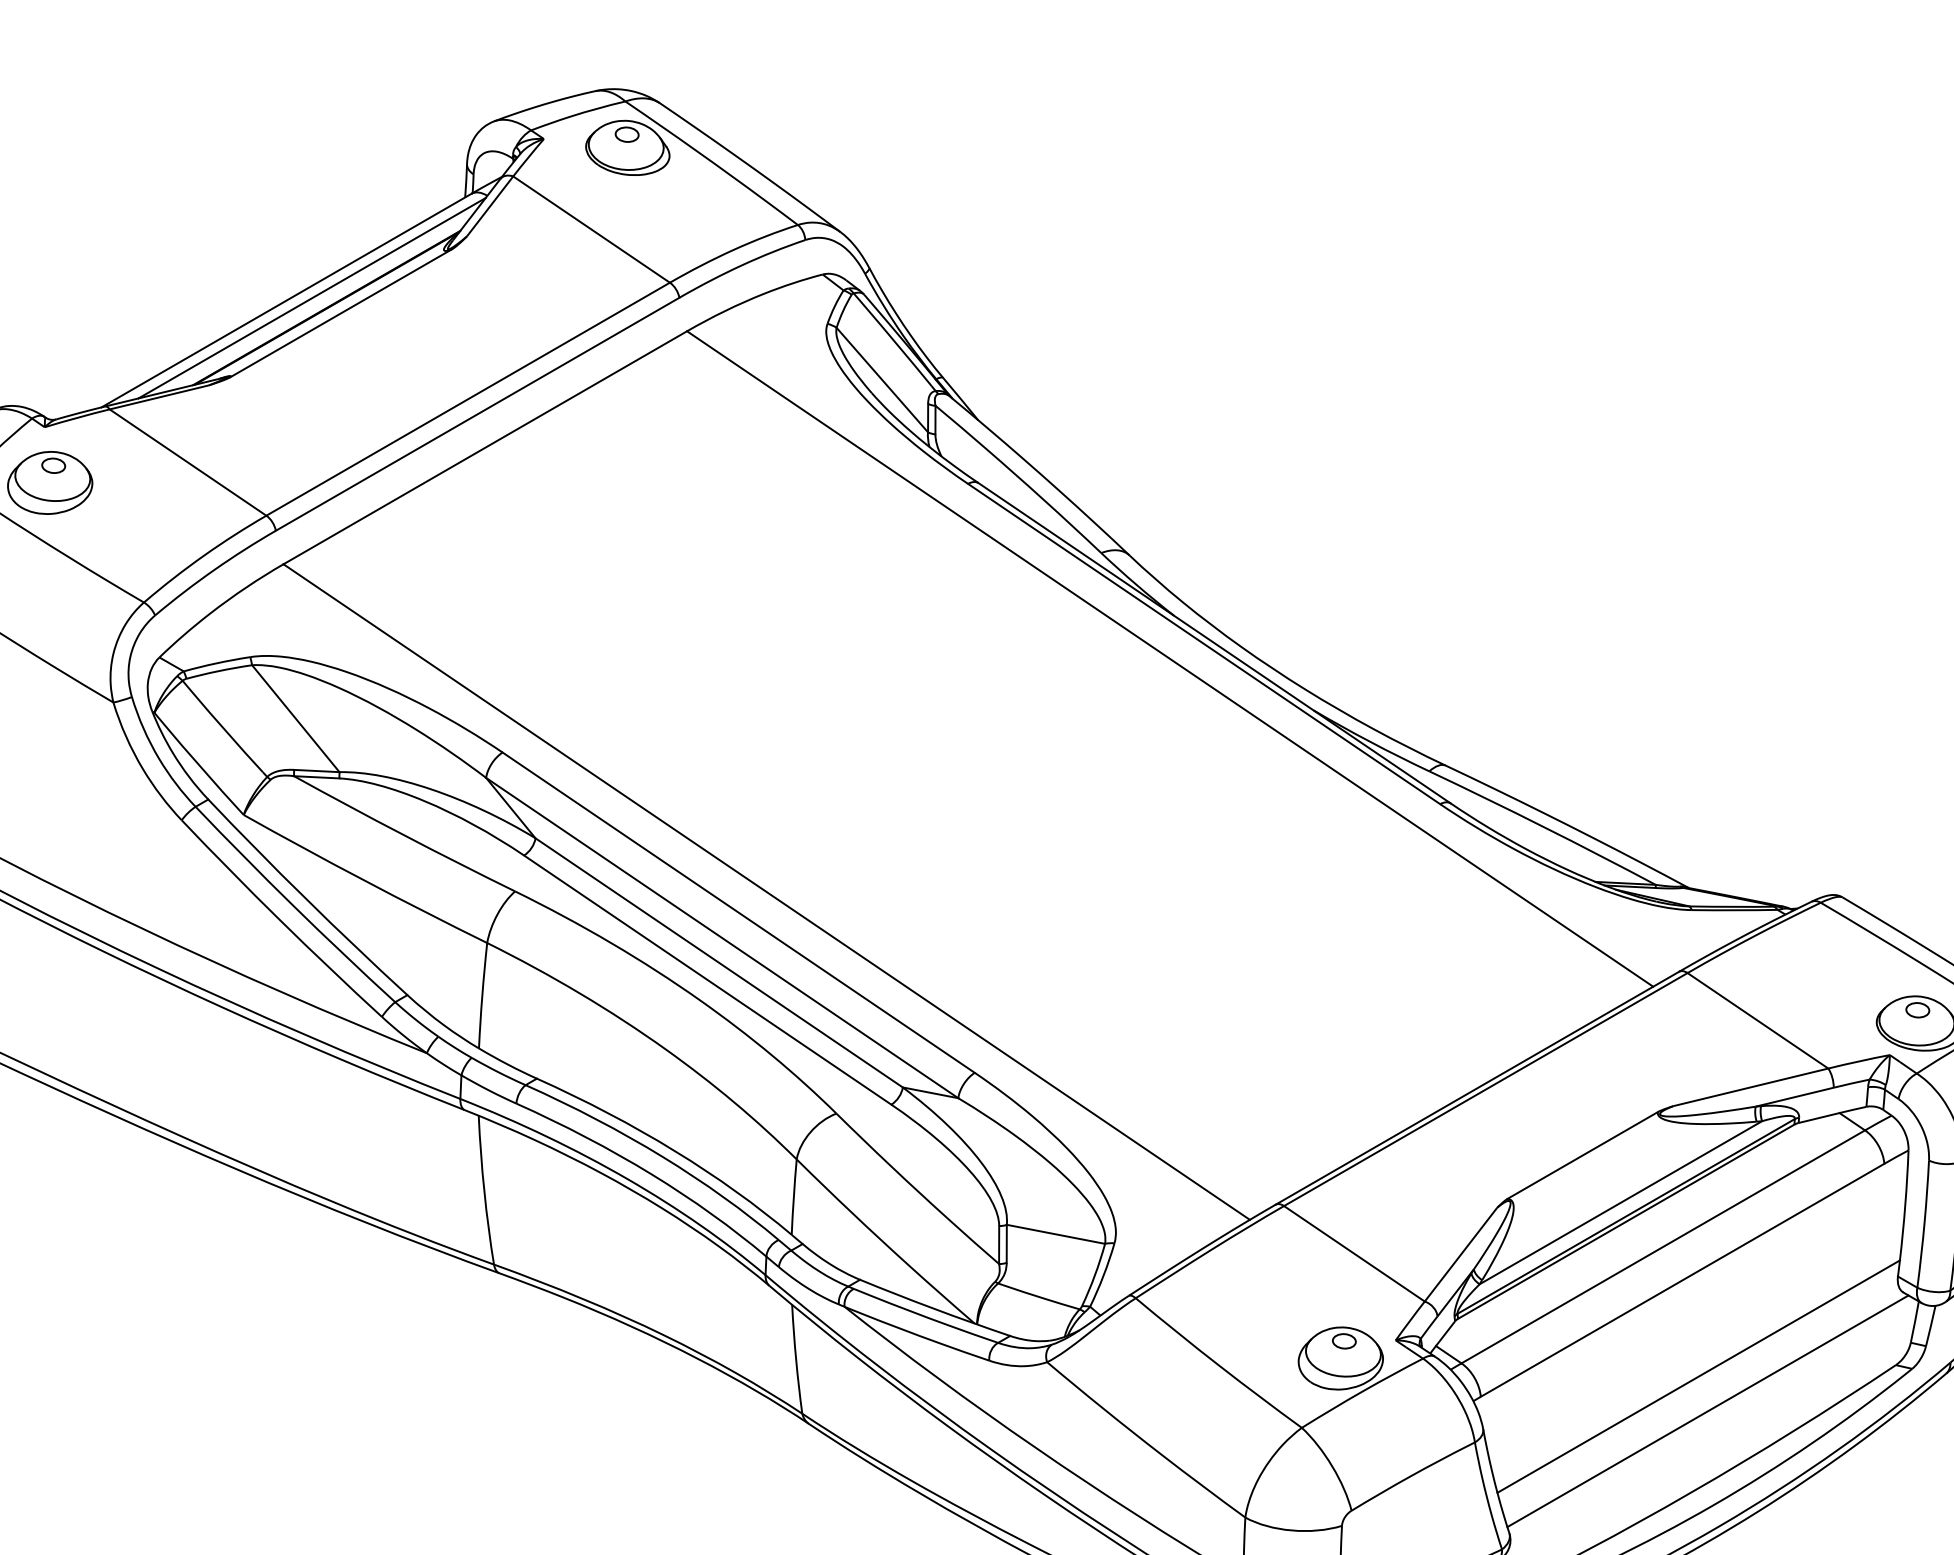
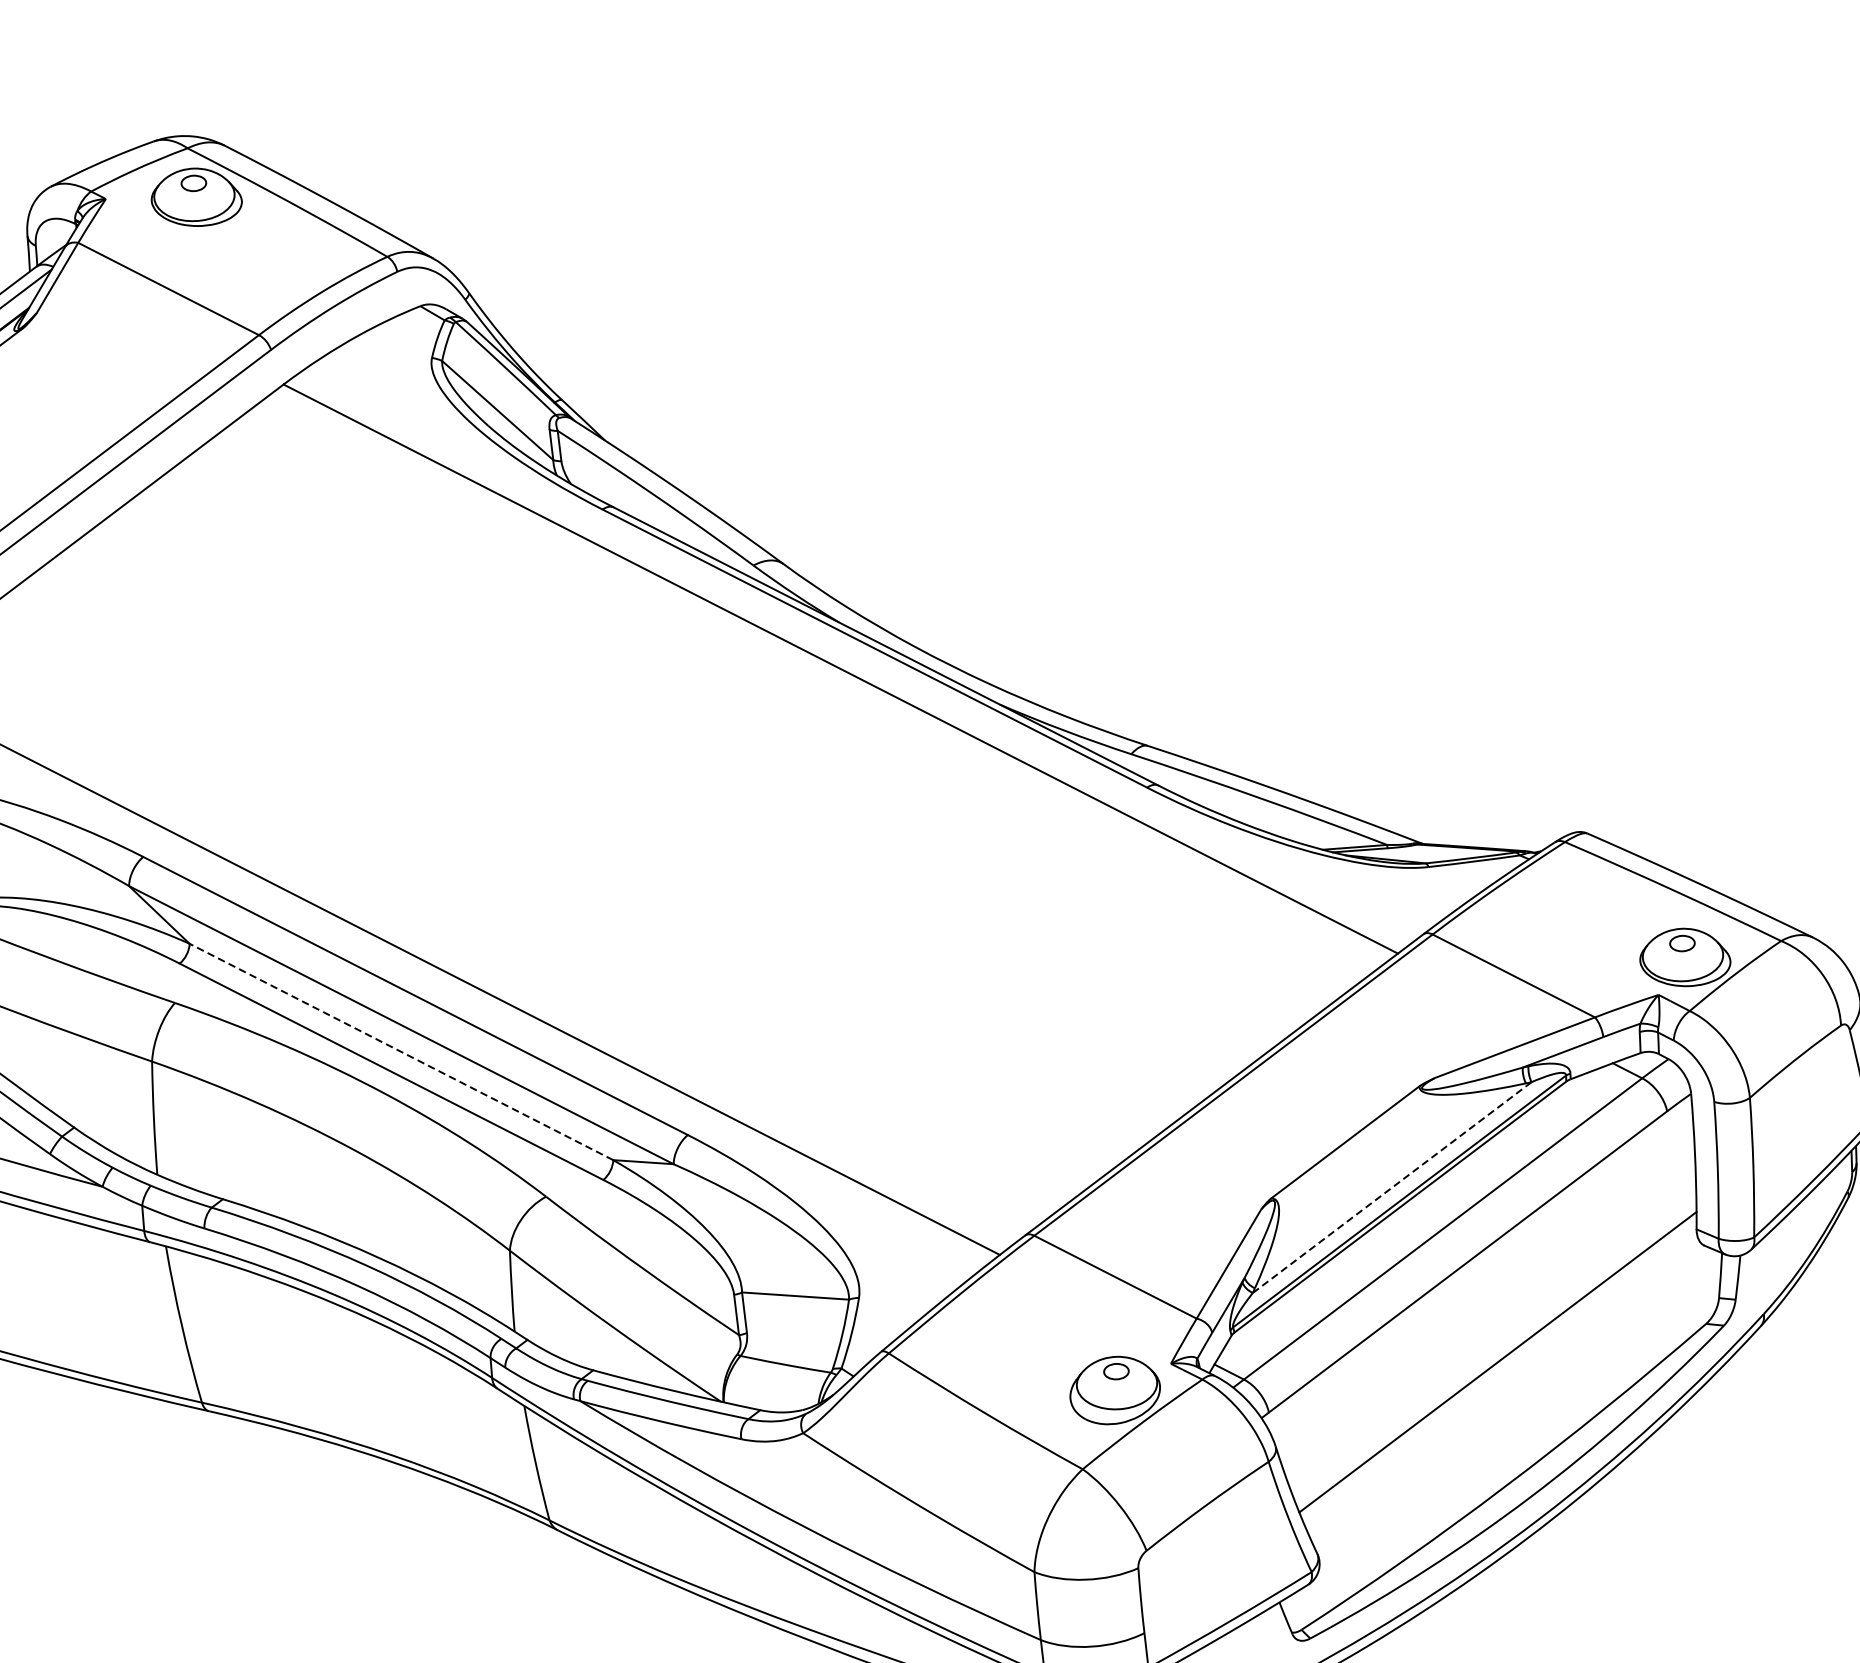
line: (719, 962) -> (401, 1051), solid -> dashed
line: (1620, 1202) -> (1391, 1187), solid -> dashed
line: (1707, 1411) -> (1511, 1398), removed

